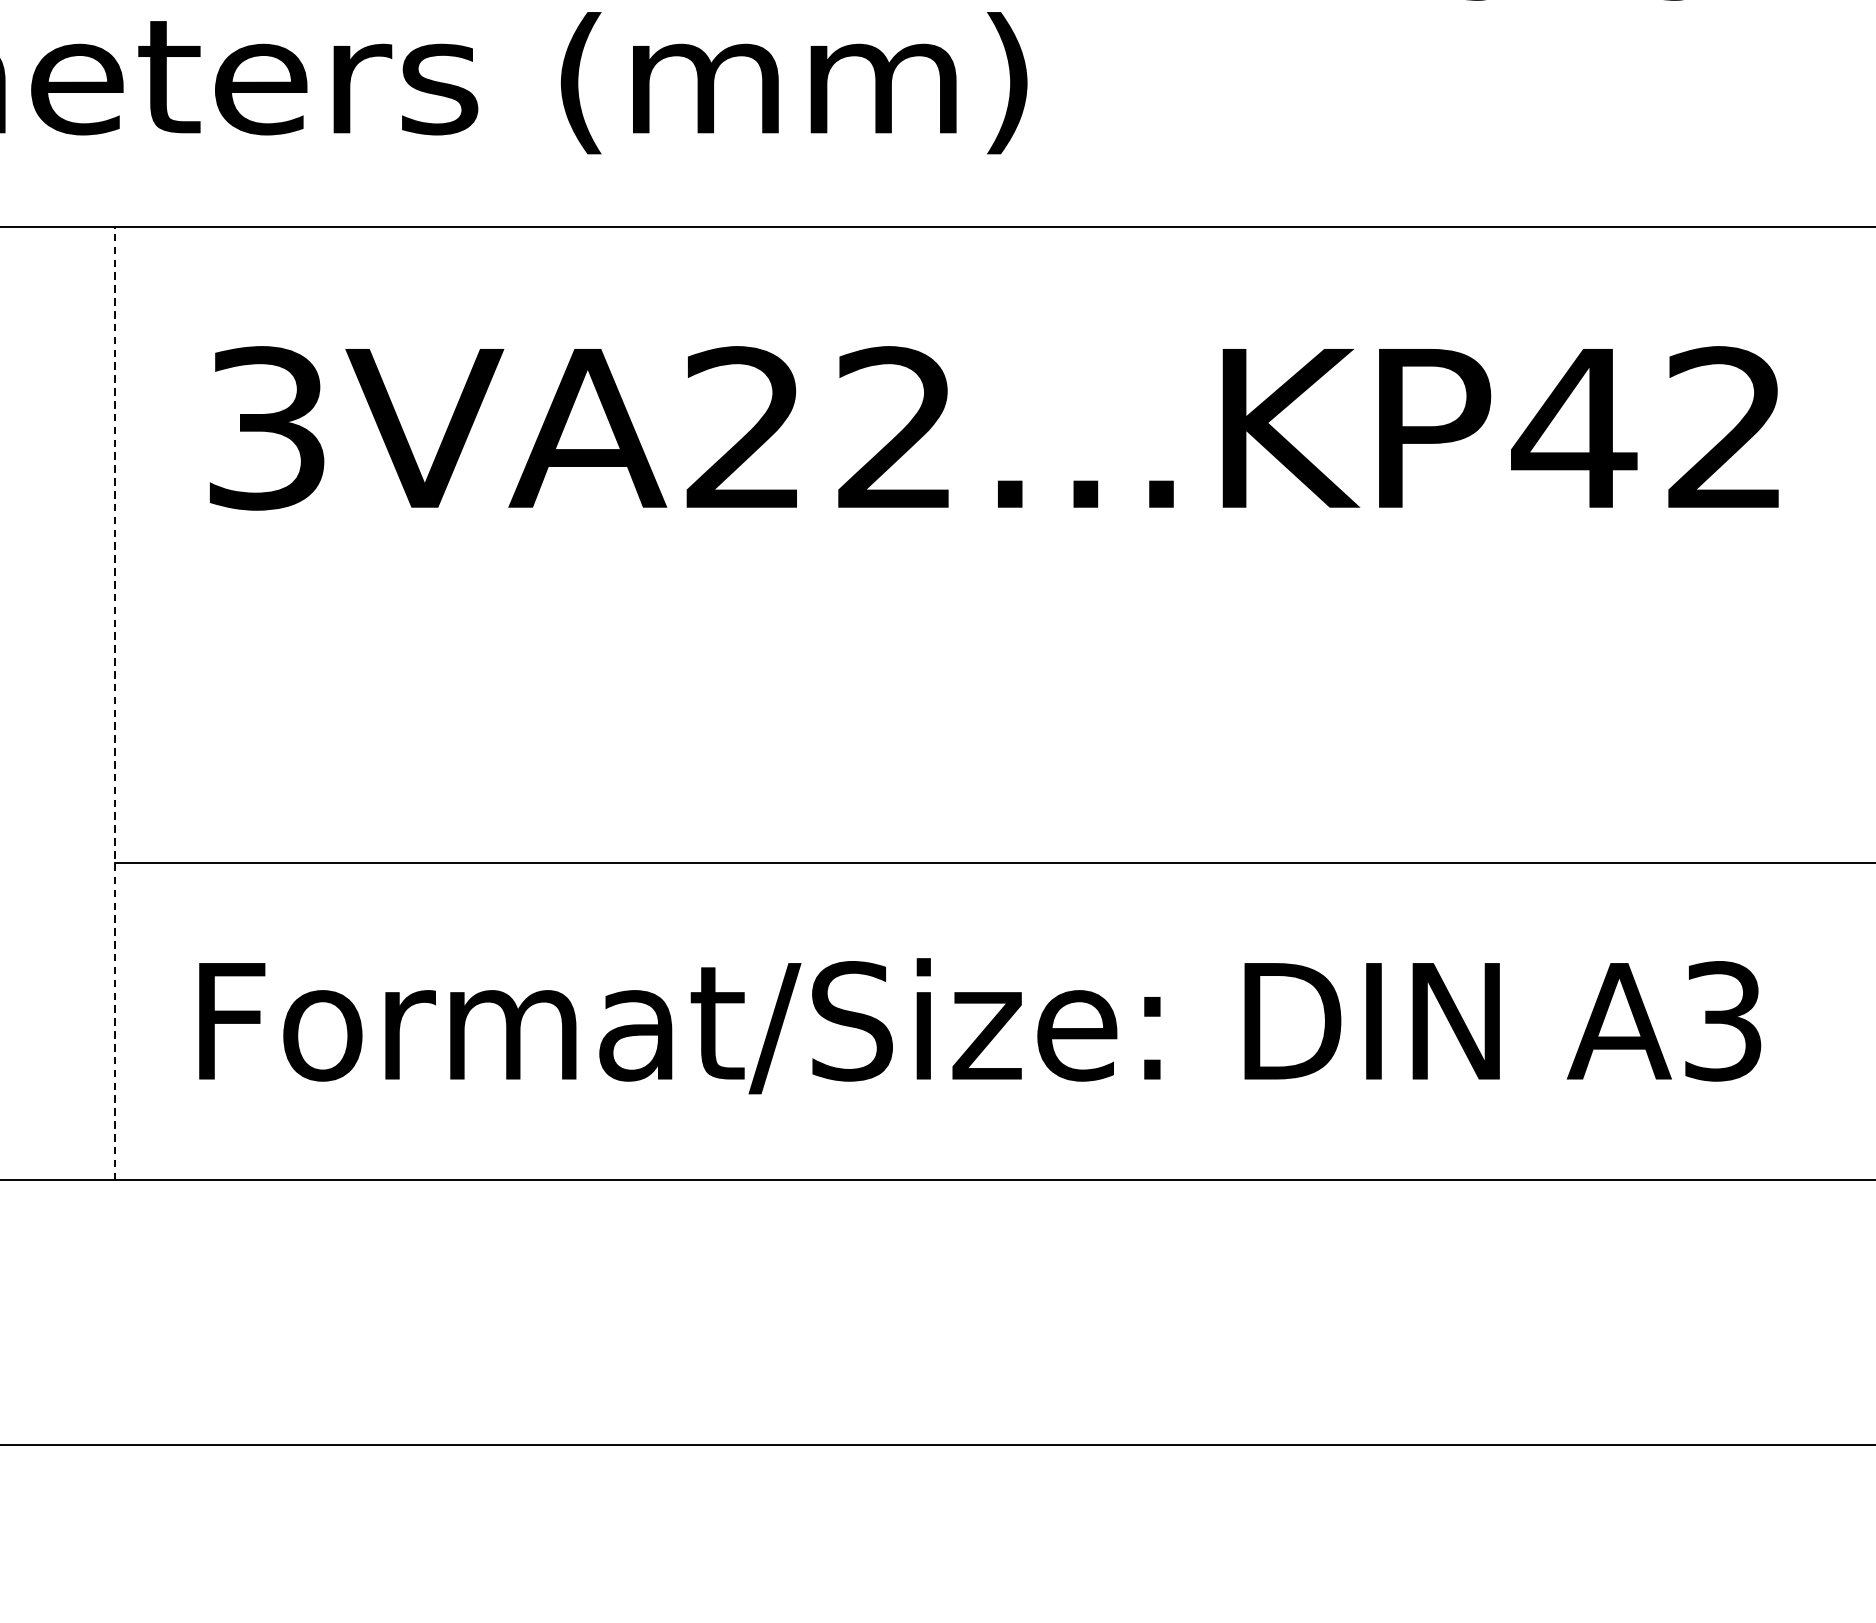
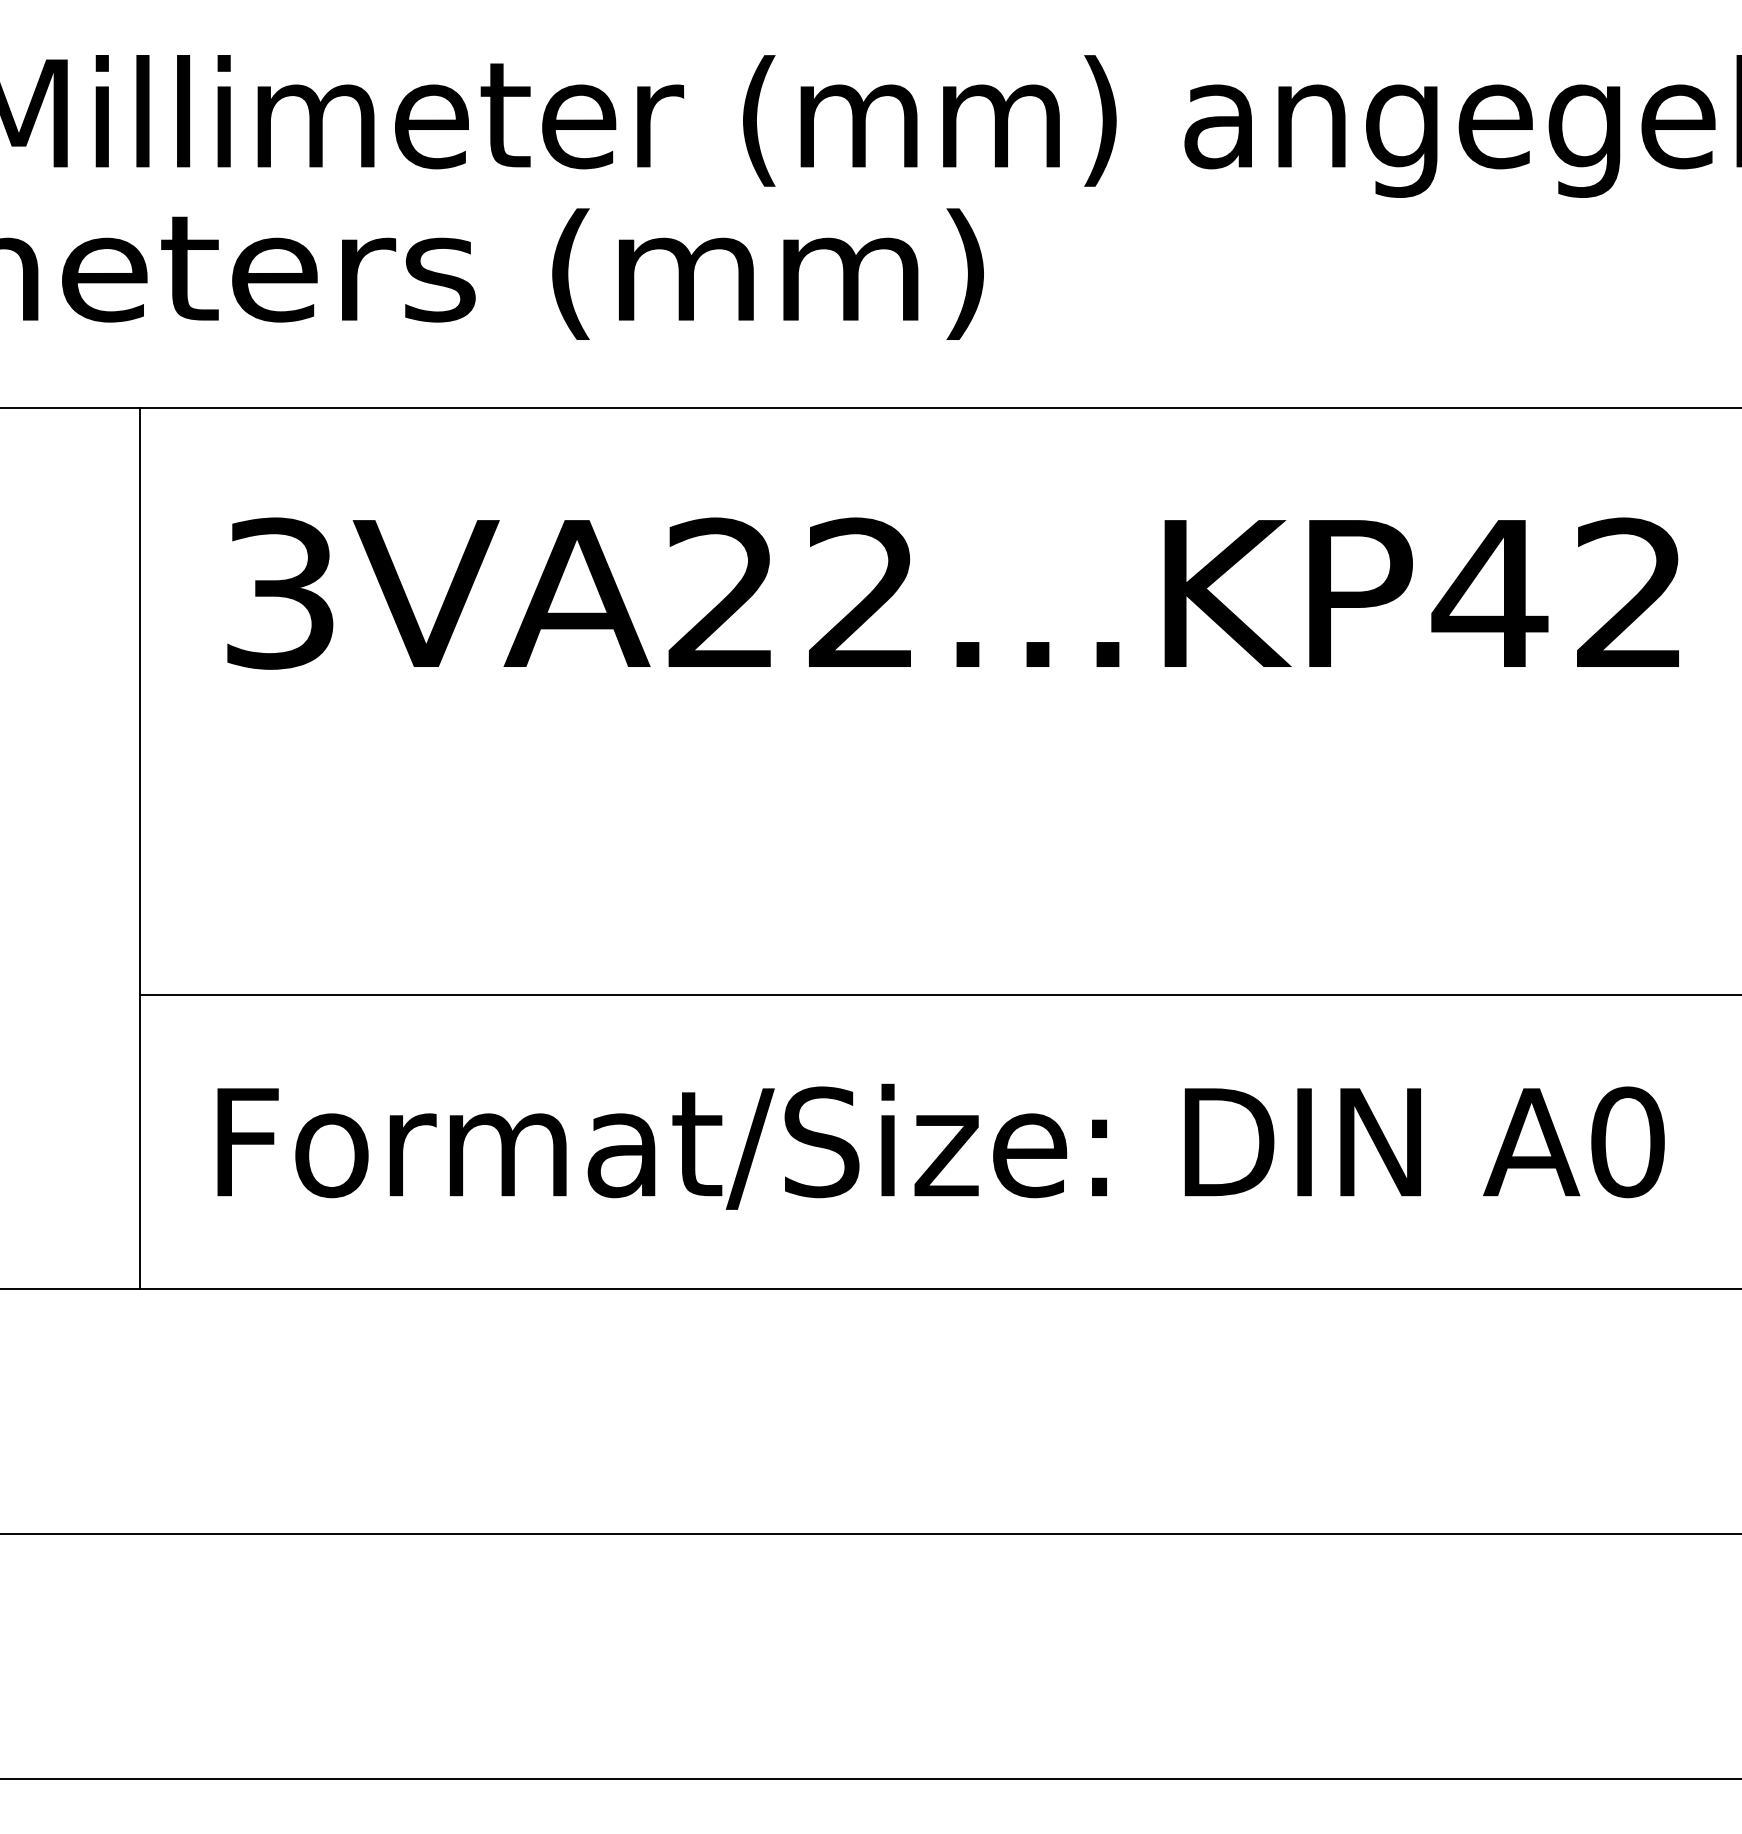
line: (114, 703) -> (139, 848), dashed -> solid
text: (1722, 1021) -> (1627, 1142), A3 -> A0

